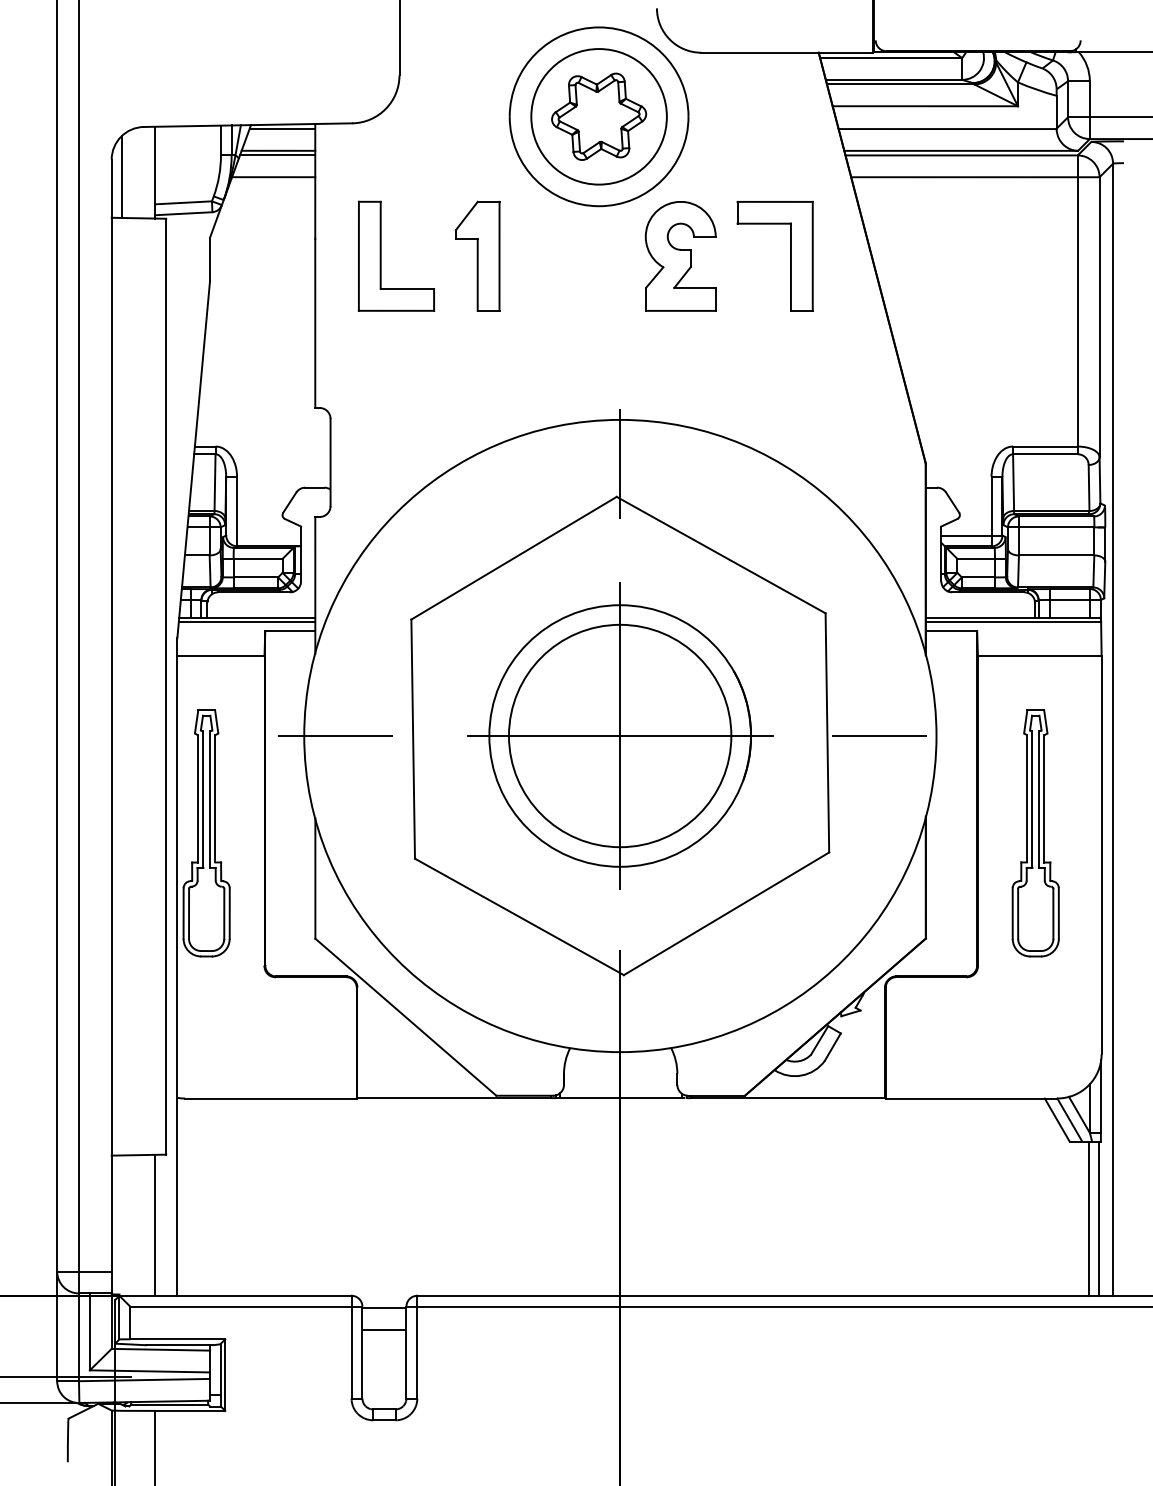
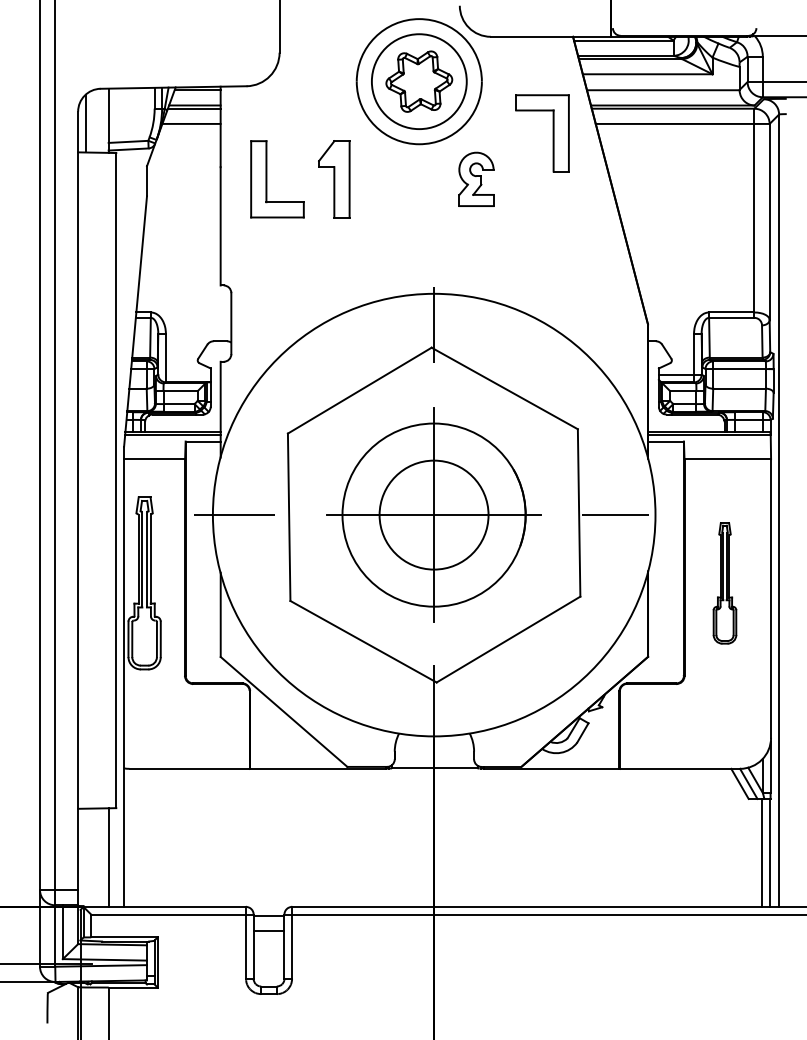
part: (680, 256) -> (476, 179), size x0.7
part: (789, 256) -> (552, 133), moved
circle: (619, 735) -> (433, 514), size x0.7
part: (1035, 833) -> (724, 583), size x0.7

